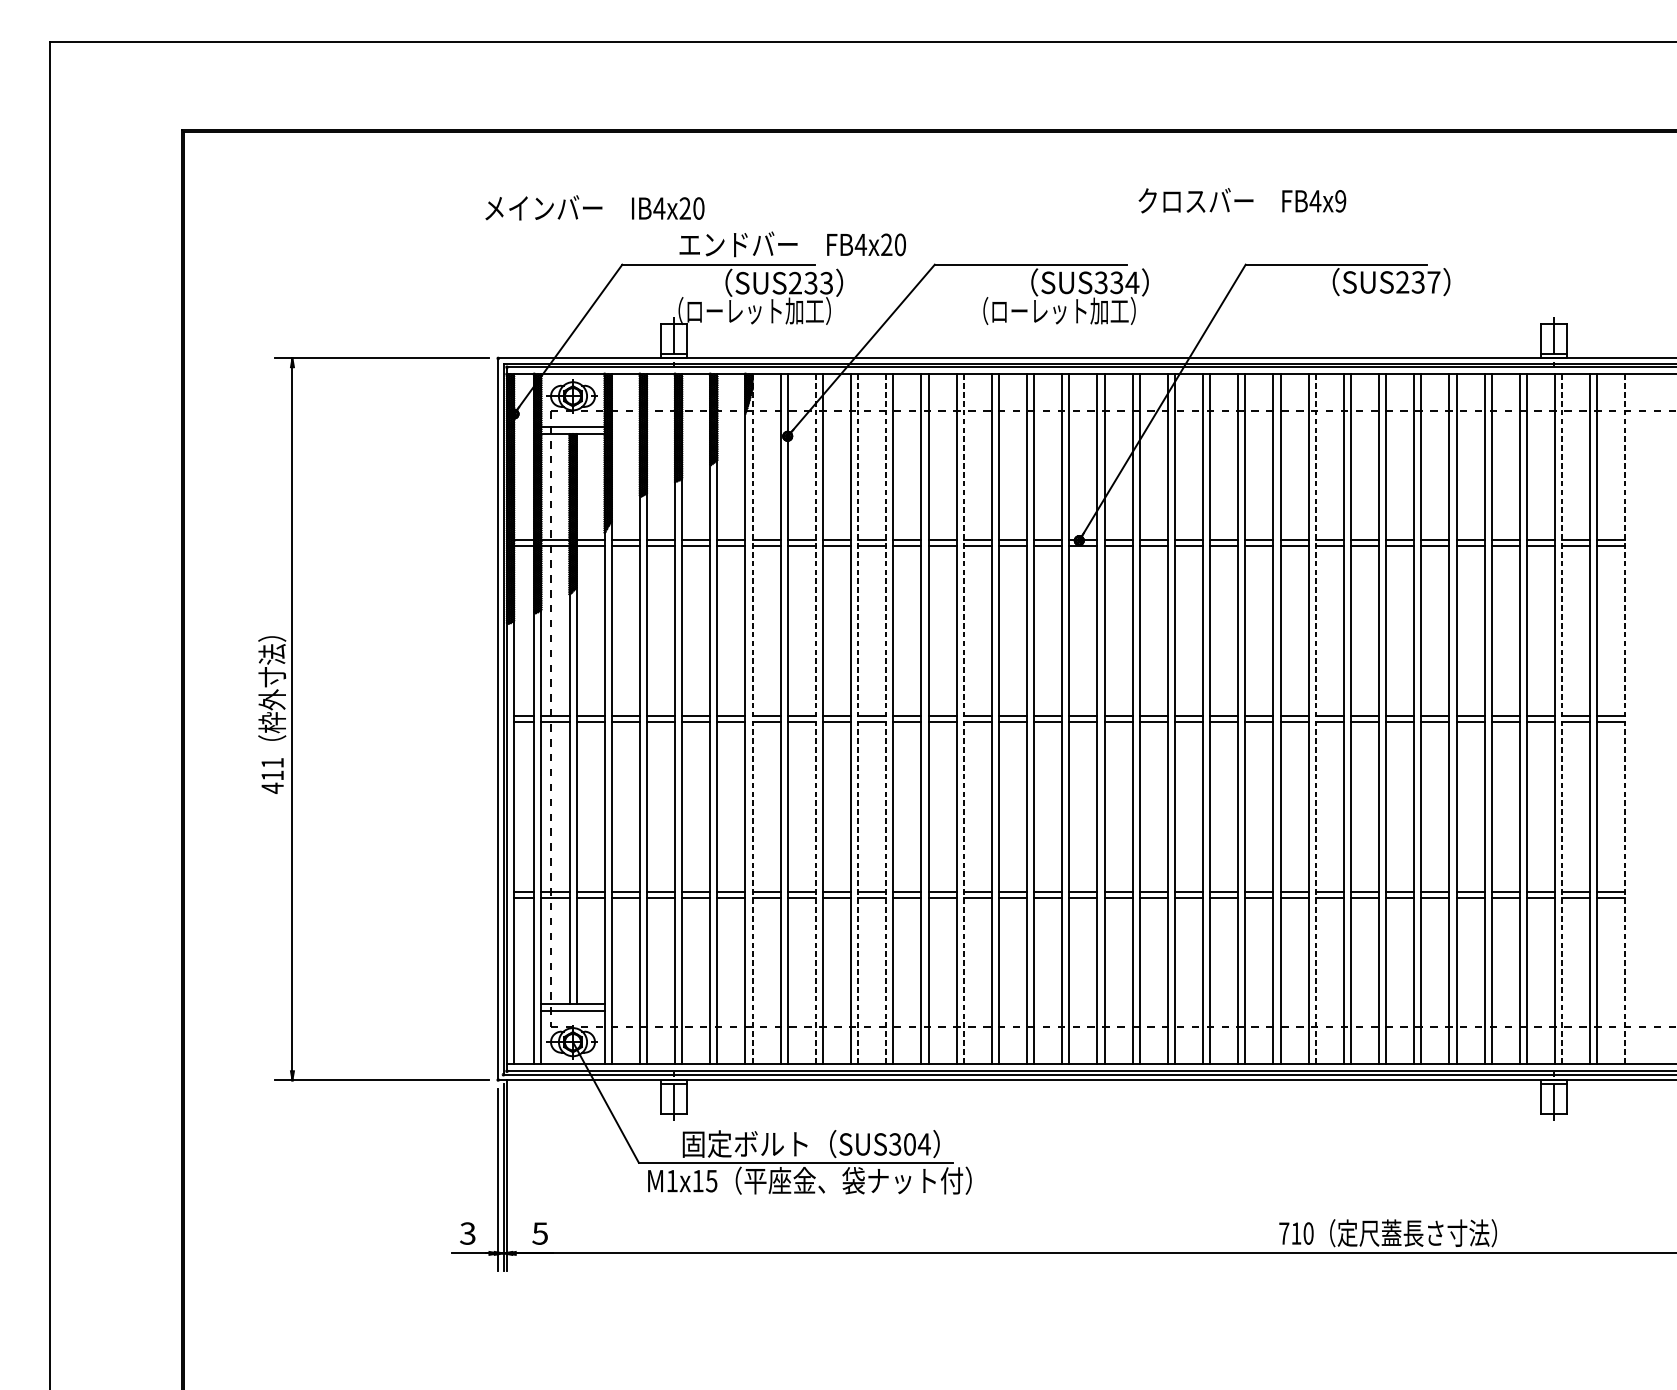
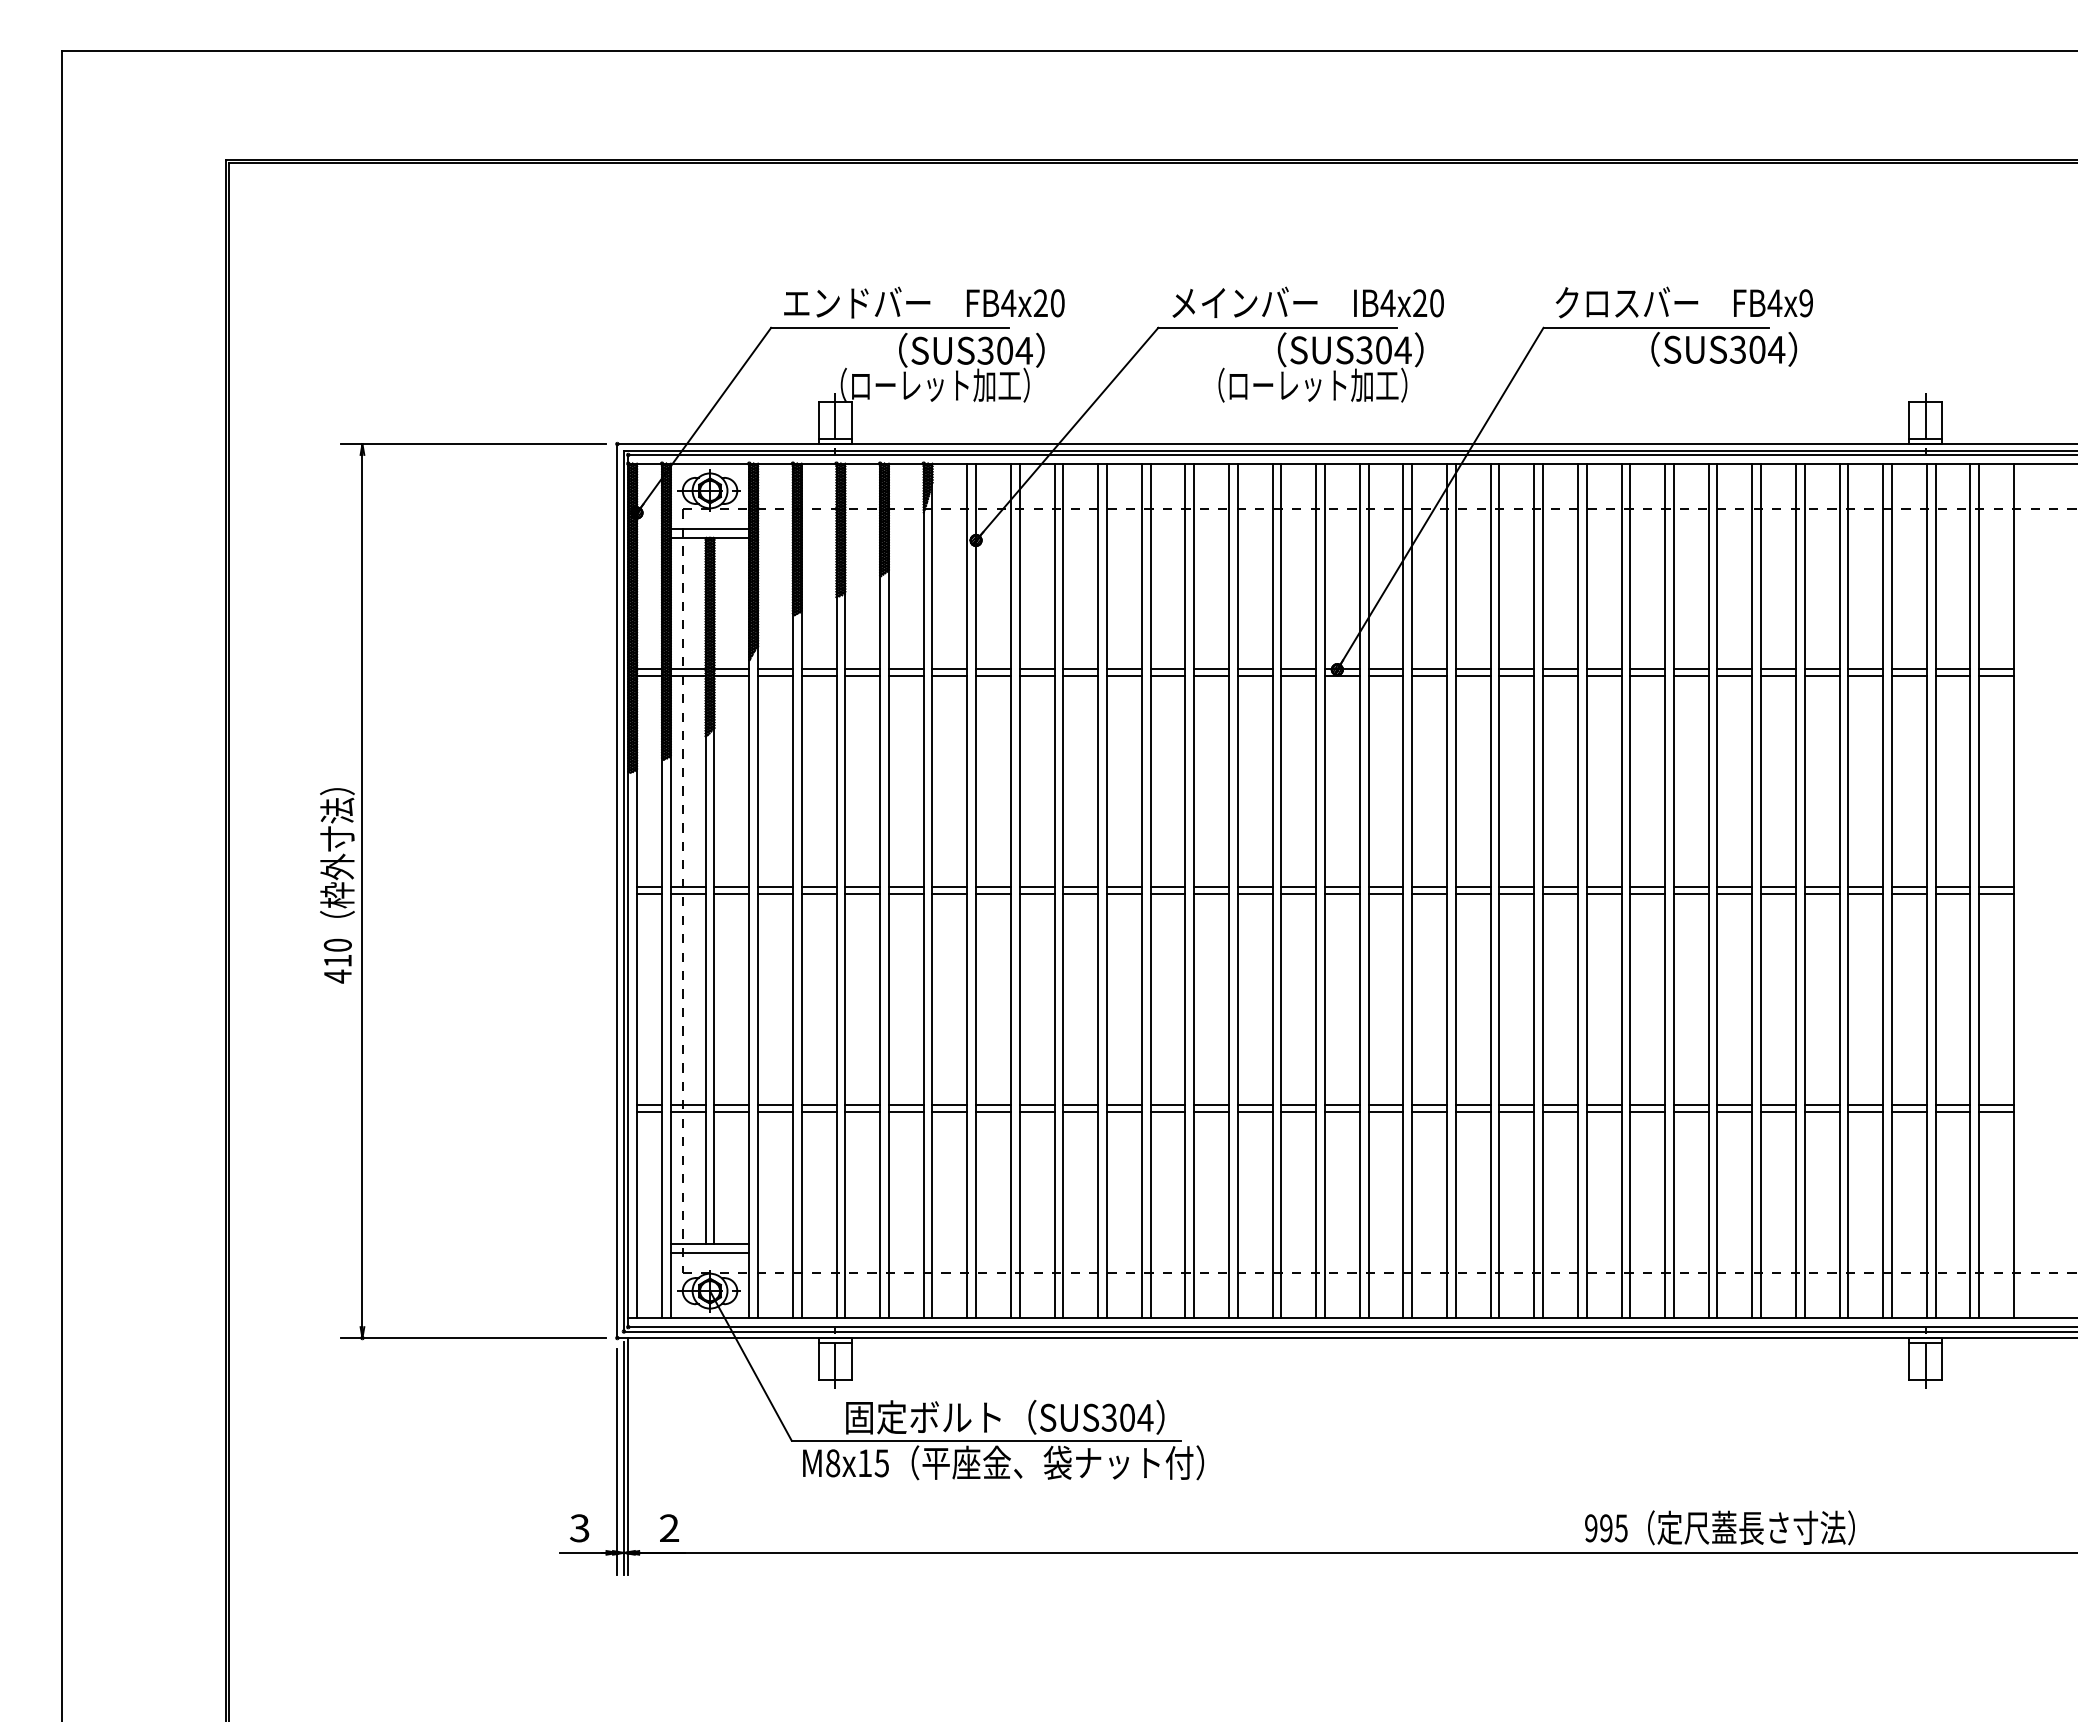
text: (1241, 200) -> (1683, 302), moved
text: (594, 207) -> (1307, 301), moved
text: (792, 244) -> (924, 302), moved
text: (810, 282) -> (1004, 350), SUS233 -> SUS304
text: (1116, 282) -> (1383, 350), SUS334 -> SUS304
text: (1418, 282) -> (1757, 349), SUS237 -> SUS304
line: (752, 719) -> (932, 891), dashed -> solid
line: (815, 719) -> (1010, 891), dashed -> solid
line: (858, 719) -> (1063, 891), dashed -> solid
line: (886, 719) -> (1098, 891), dashed -> solid
line: (964, 719) -> (1194, 891), dashed -> solid
line: (1315, 719) -> (1630, 891), dashed -> solid
line: (1562, 719) -> (1935, 891), dashed -> solid
line: (1625, 719) -> (2014, 891), dashed -> solid
text: (272, 762) -> (337, 944), 411 -> 410
text: (672, 1181) -> (833, 1463), M1x15 -> M8x15
text: (540, 1233) -> (669, 1528), 5 -> 2
text: (1296, 1233) -> (1606, 1528), 710 -> 995

